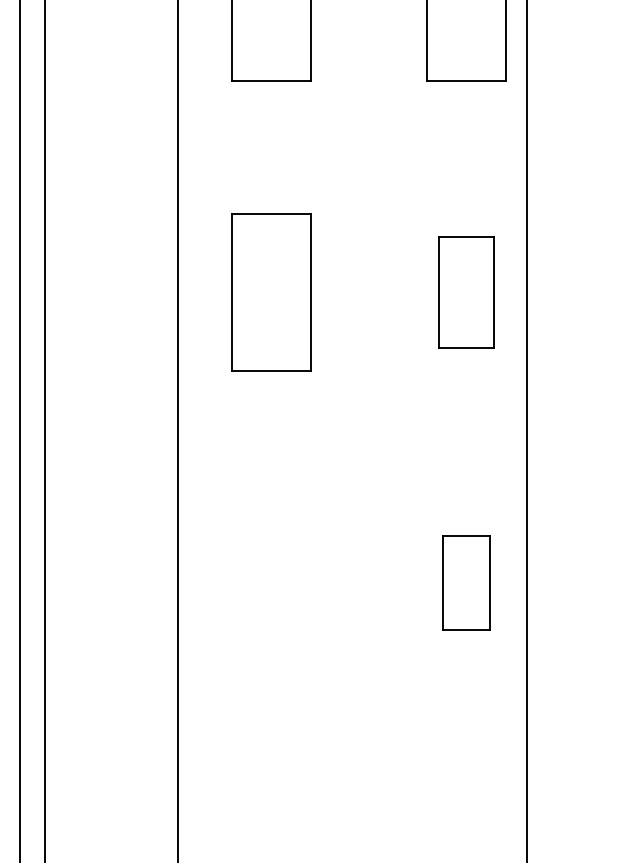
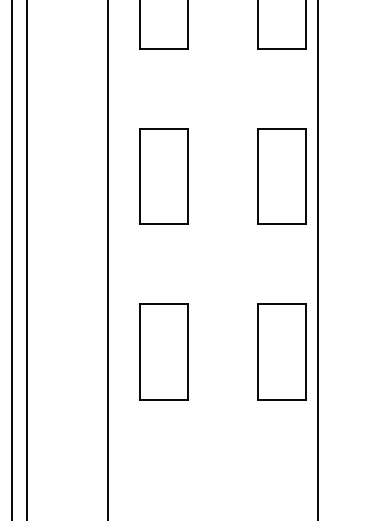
part: (466, 292) -> (281, 176), size x1.43
part: (270, 582) -> (163, 351), added
part: (466, 582) -> (281, 351), size x1.67

